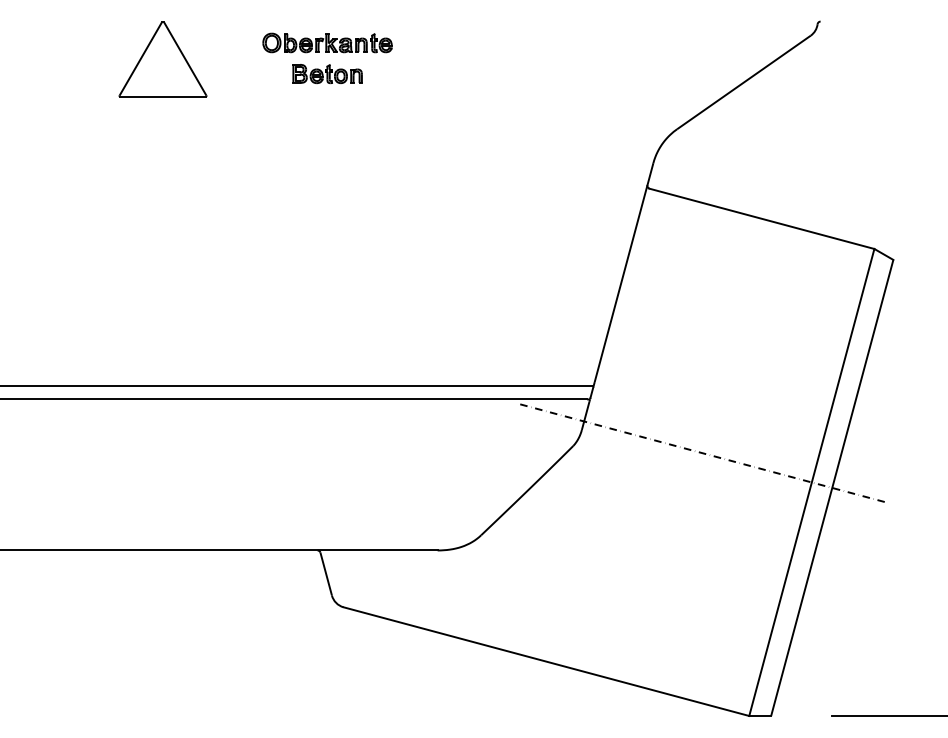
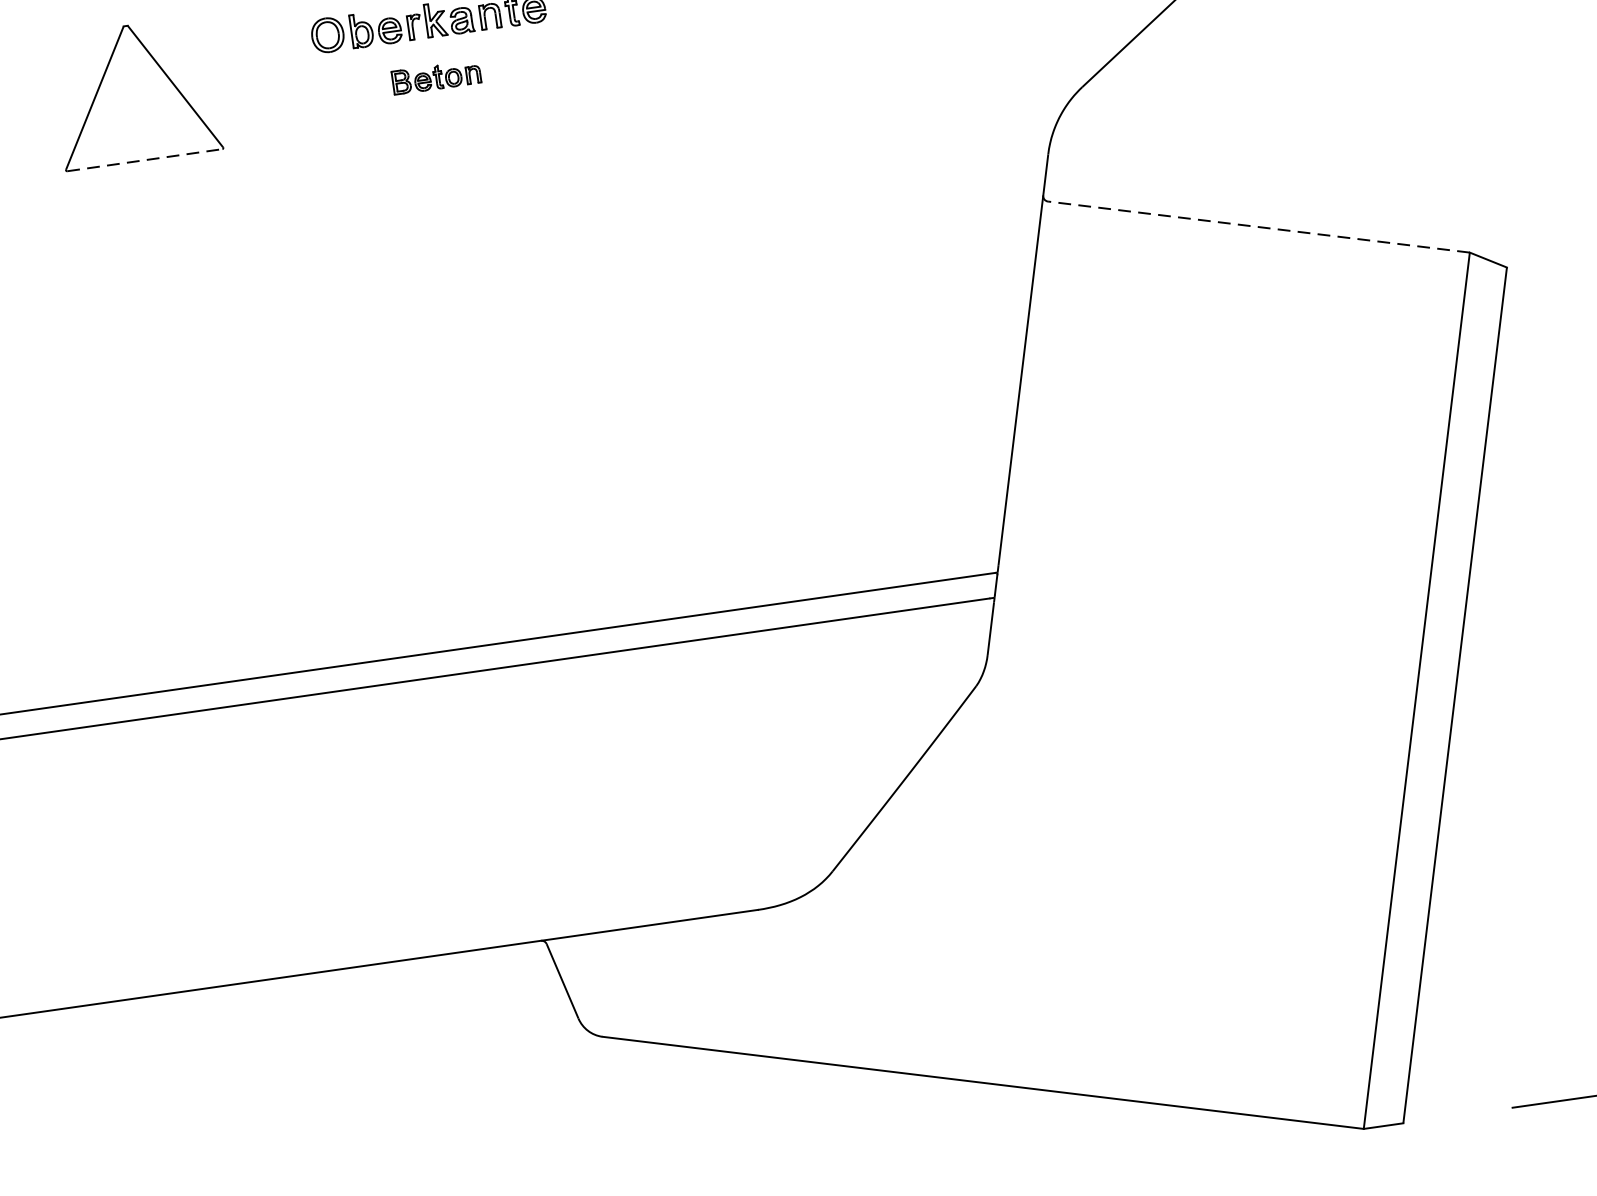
part: (327, 74) -> (436, 77), size x0.7
line: (163, 96) -> (145, 159), solid -> dashed
line: (761, 218) -> (1257, 226), solid -> dashed
line: (702, 453) -> (1211, 666), removed

